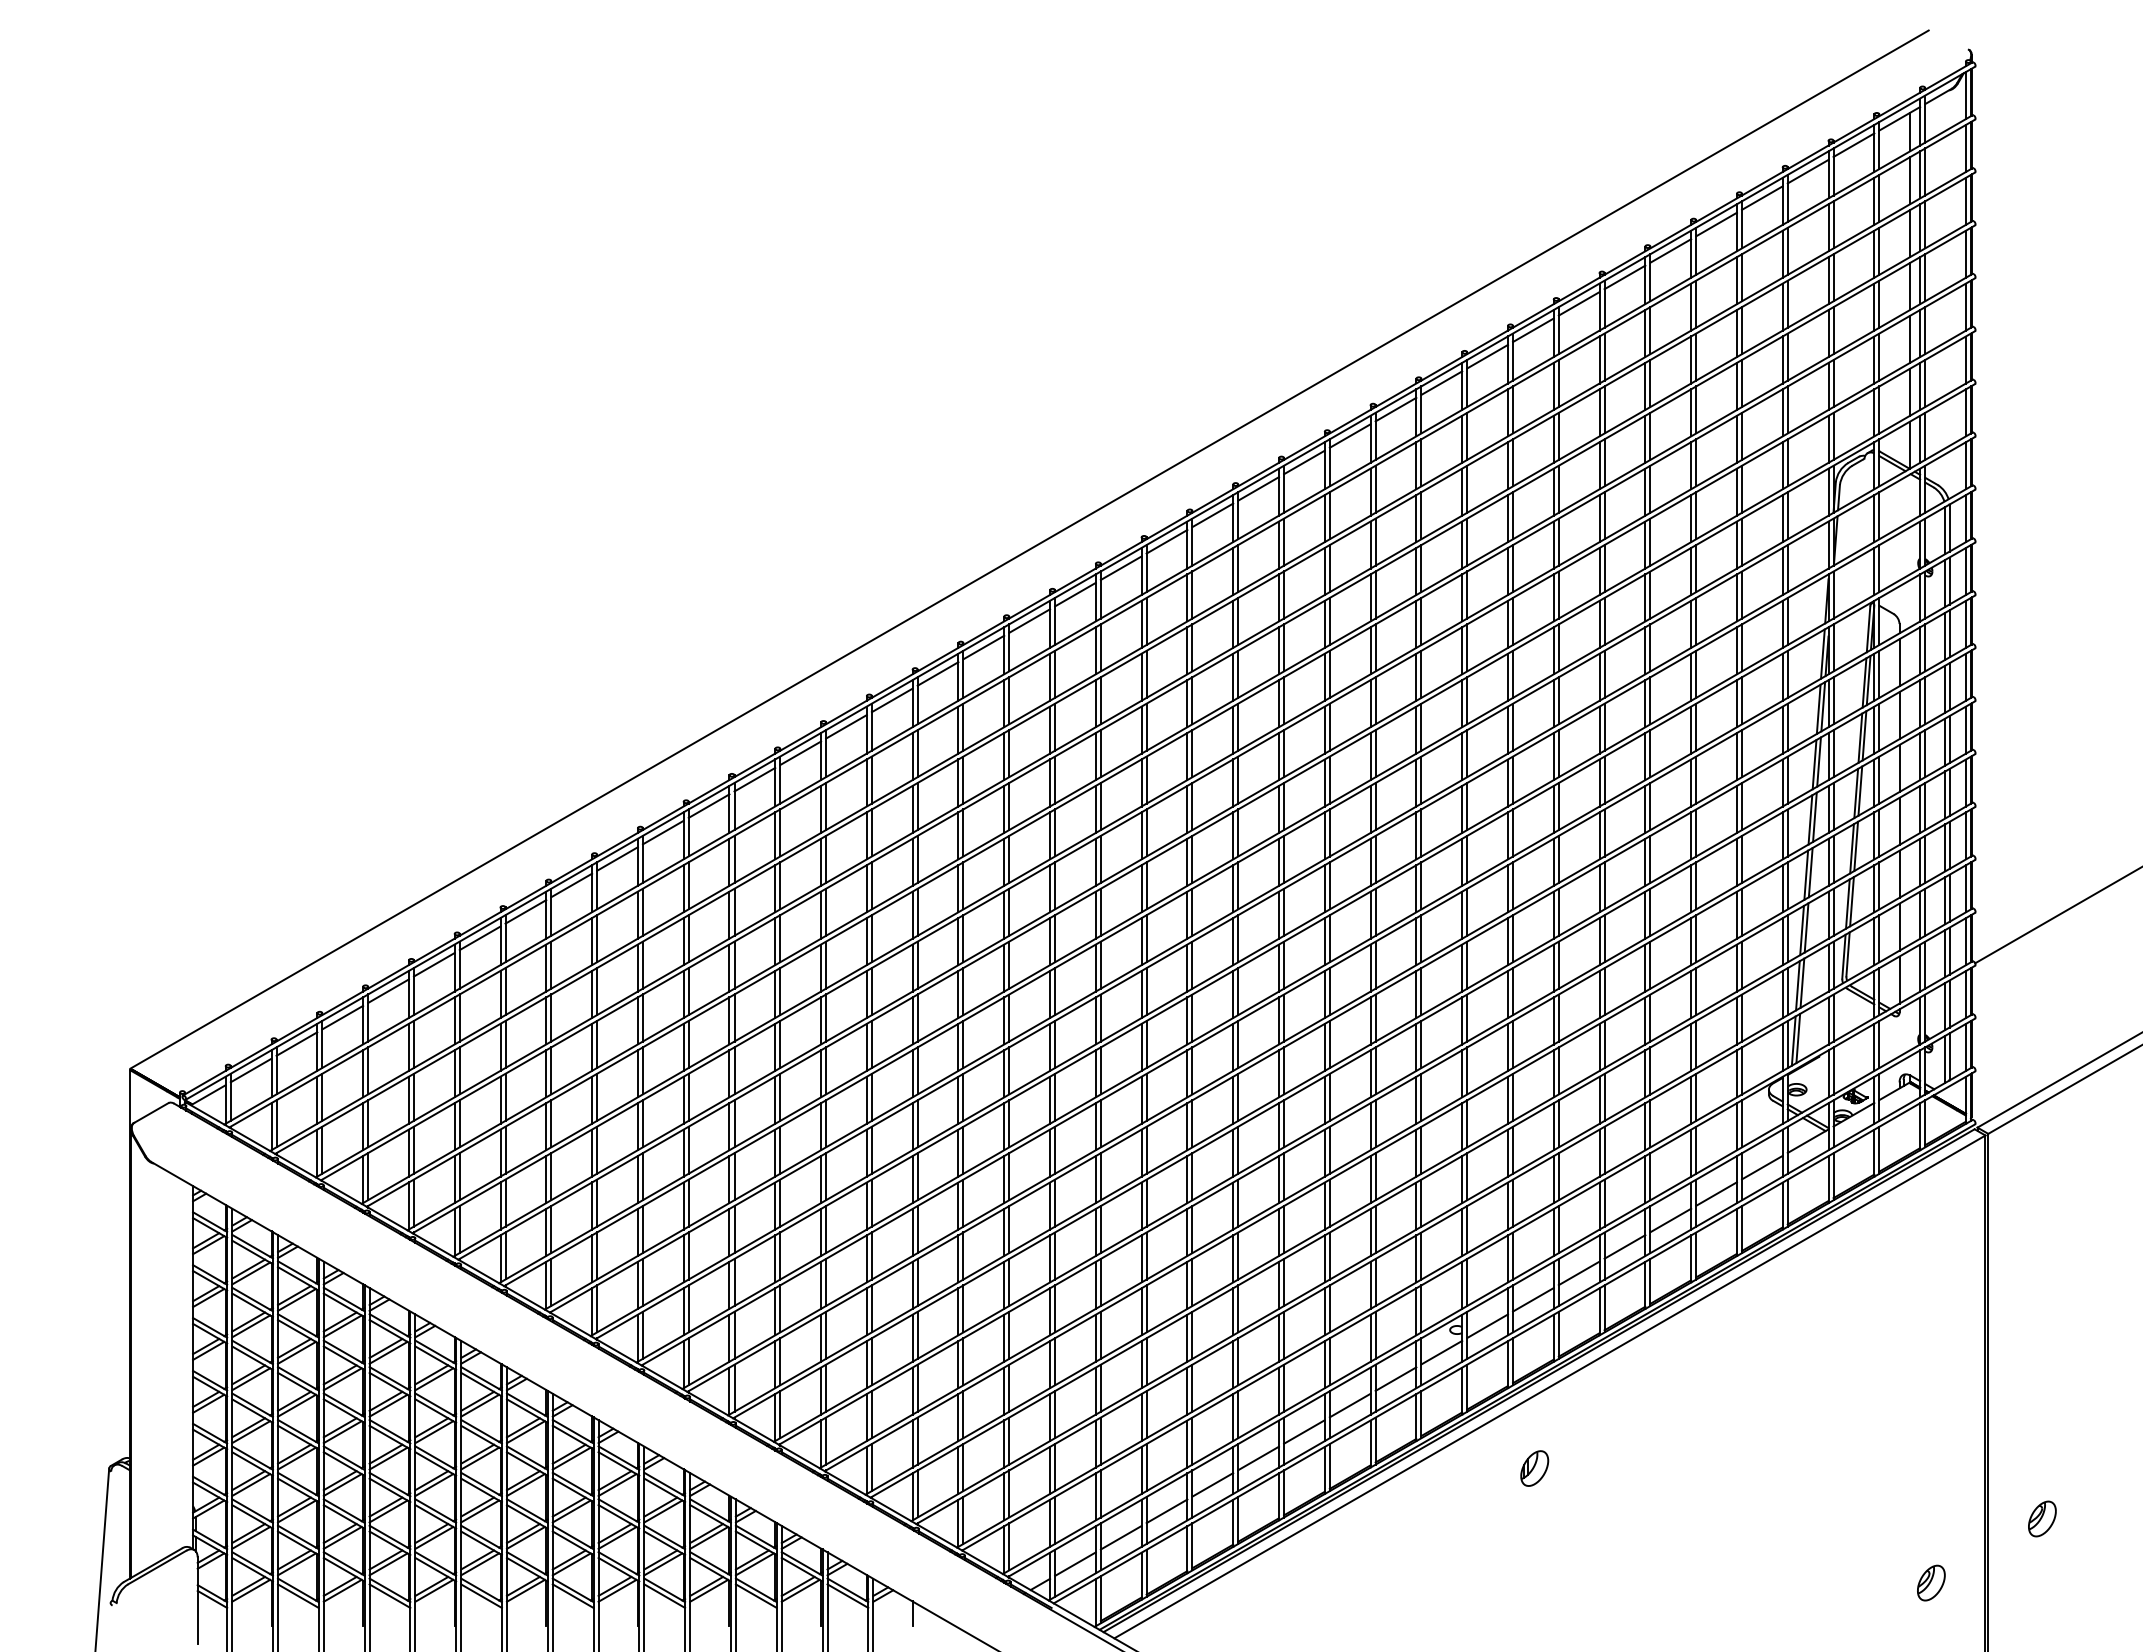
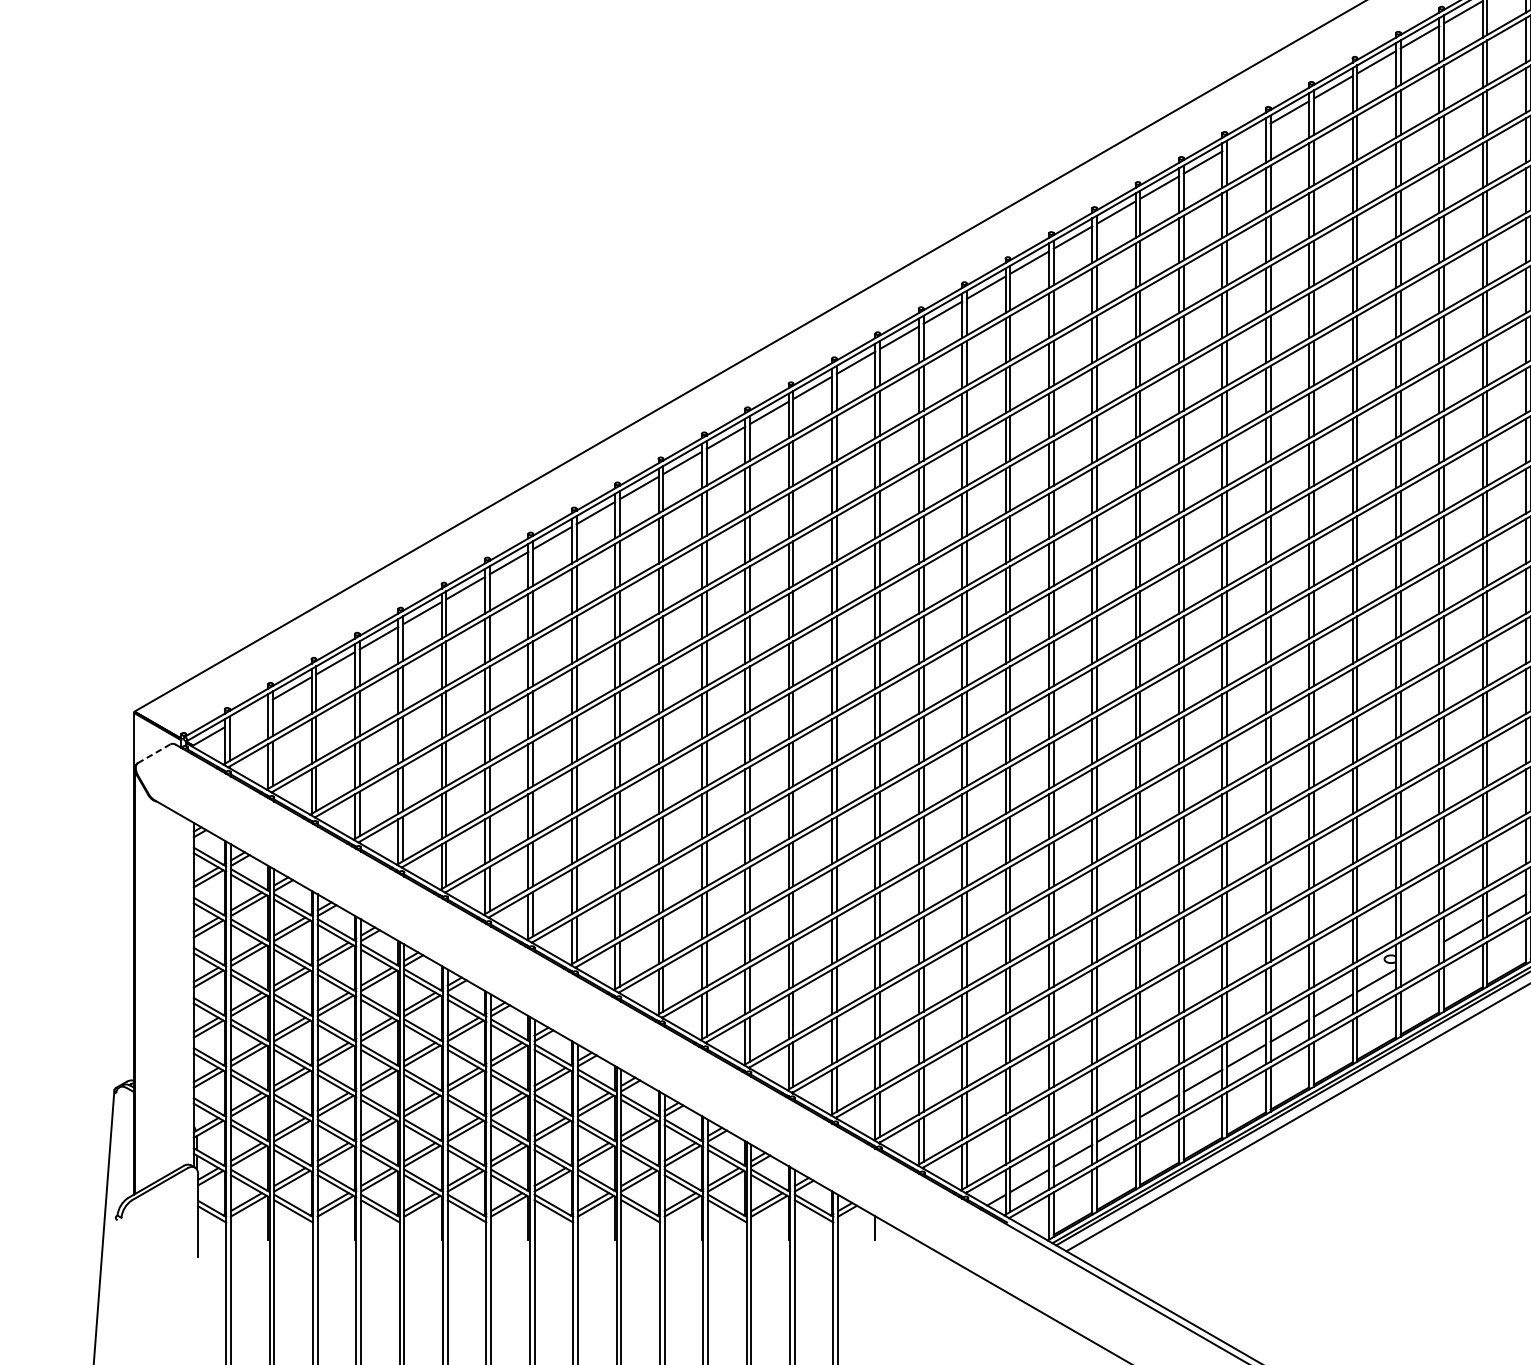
line: (1304, 462) -> (1246, 137), removed
line: (250, 1070) -> (248, 713), removed
line: (151, 1113) -> (154, 754), solid -> dashed
line: (1487, 1326) -> (1419, 955), removed
part: (1534, 1468) -> (1464, 1090), removed

